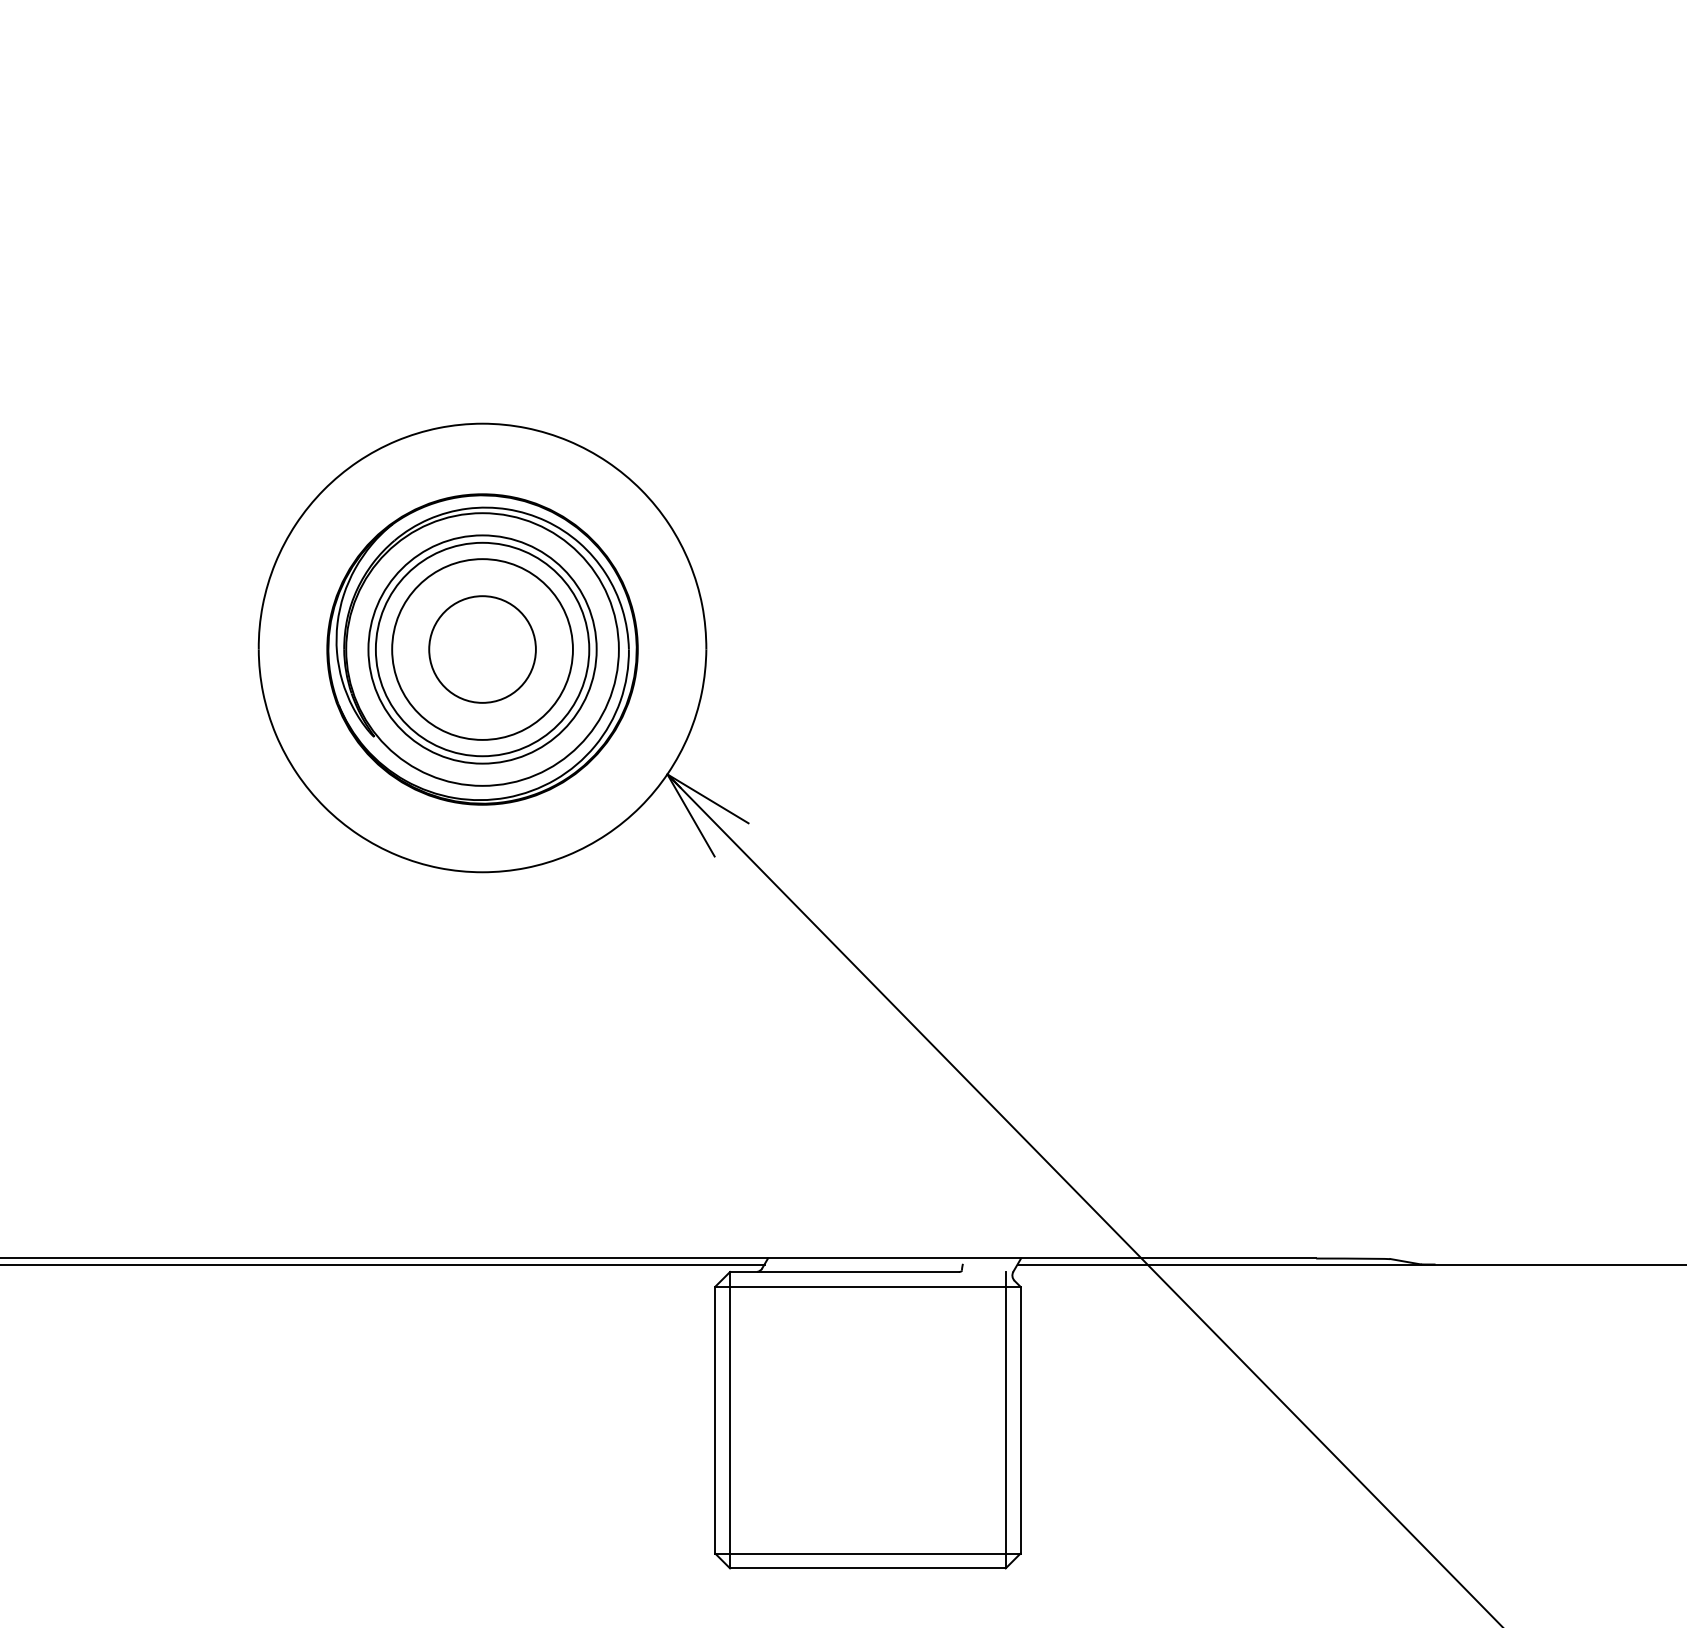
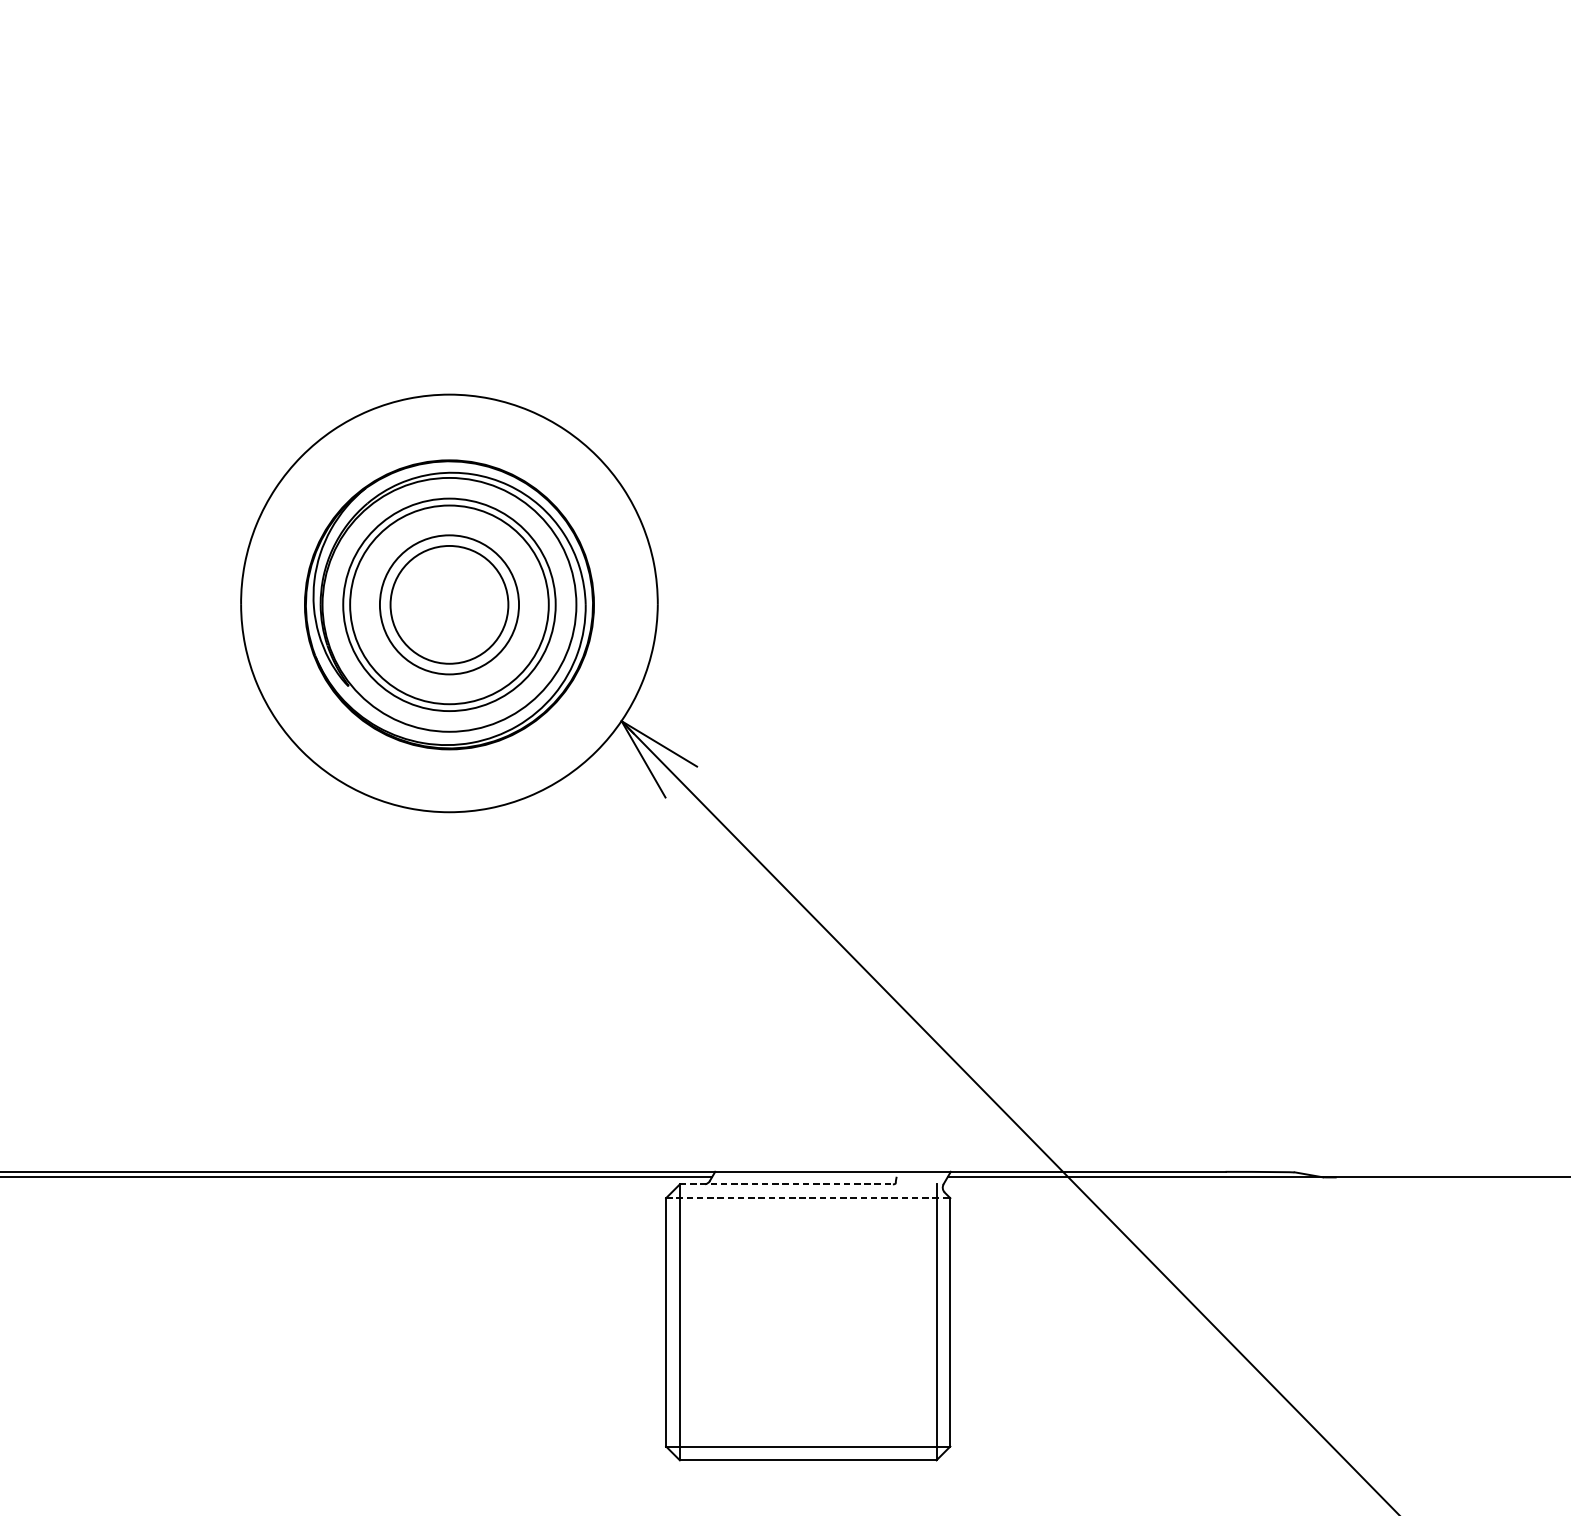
circle: (482, 649) -> (449, 604), size x0.7
circle: (482, 649) -> (449, 604), size x1.4
line: (844, 1271) -> (786, 1183), solid -> dashed
line: (867, 1286) -> (807, 1197), solid -> dashed

